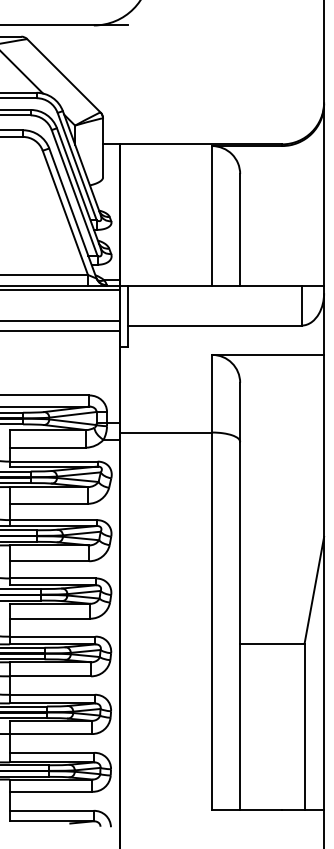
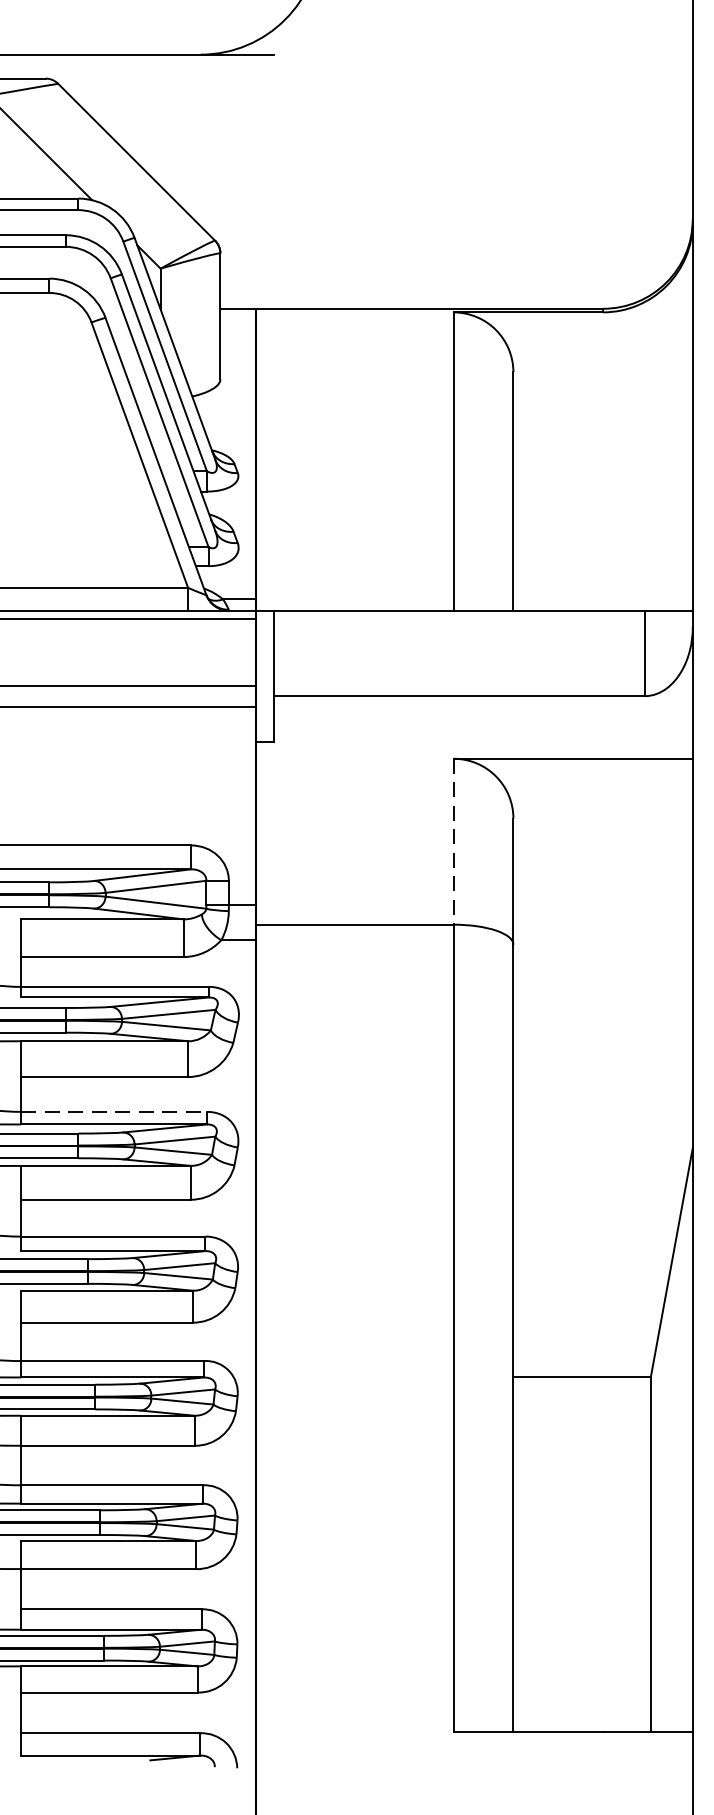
line: (212, 393) -> (454, 841), solid -> dashed
line: (53, 520) -> (114, 1112), solid -> dashed

